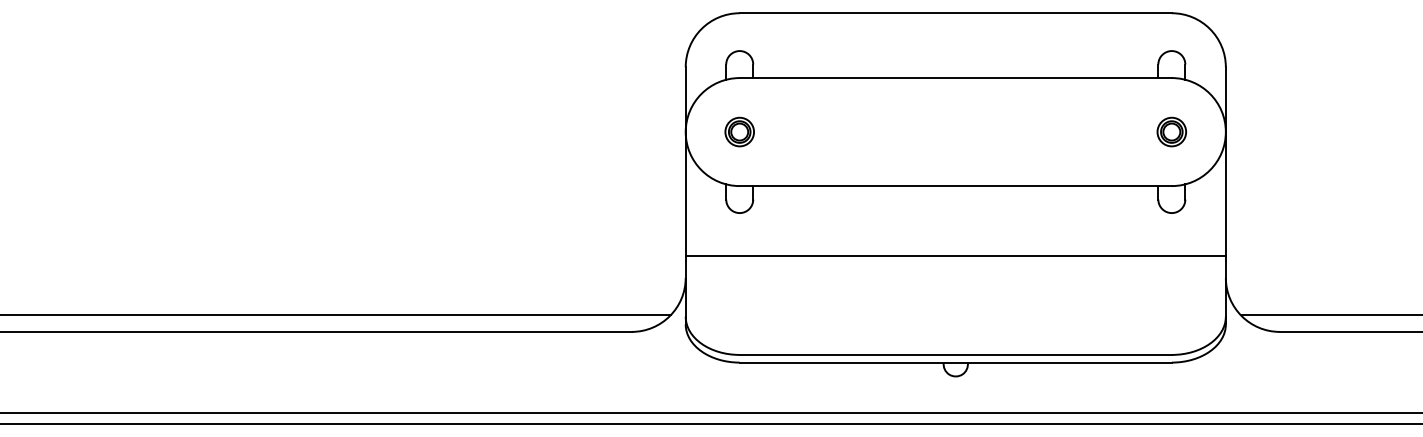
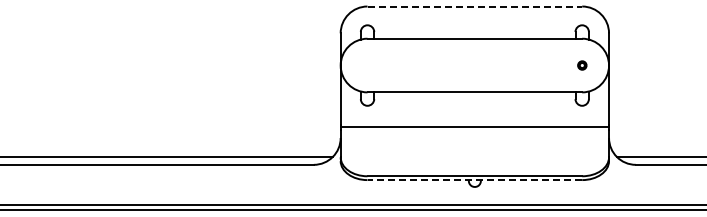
line: (957, 13) -> (475, 6), solid -> dashed
part: (739, 131) -> (367, 65), removed
part: (1172, 131) -> (582, 65), size x0.6
line: (955, 363) -> (474, 180), solid -> dashed

